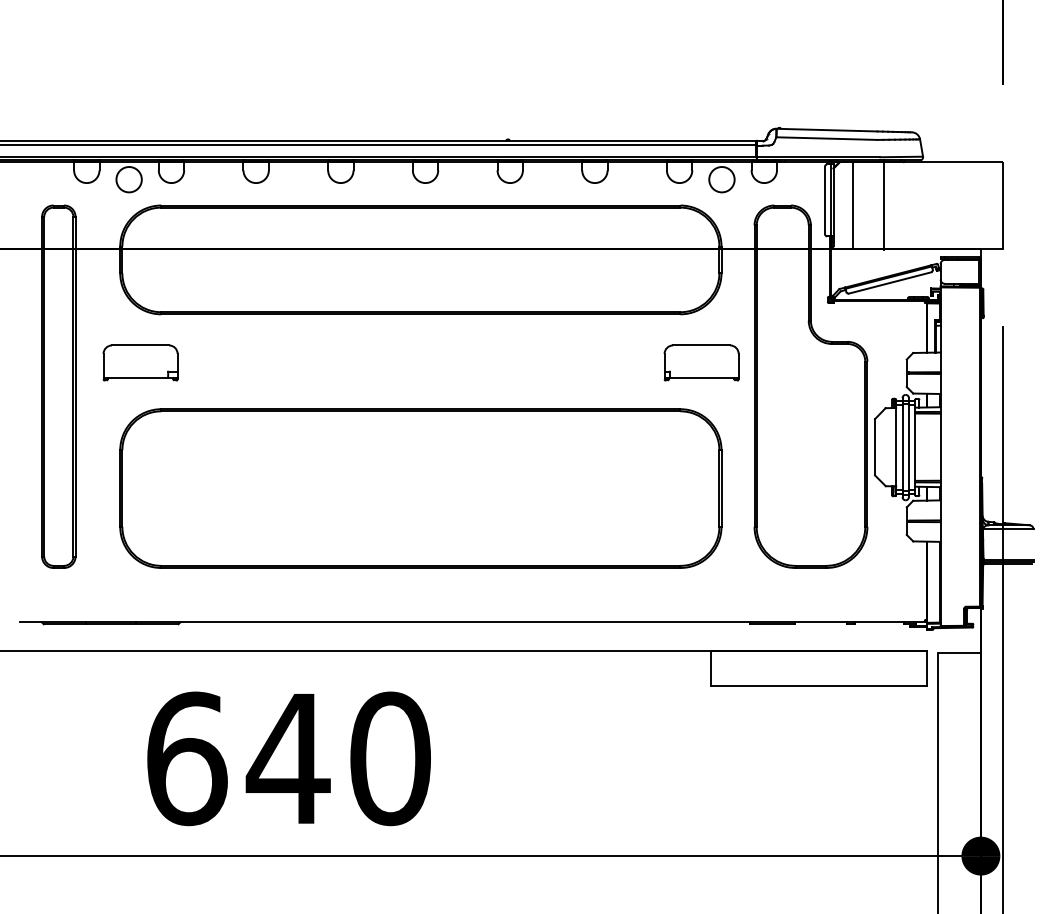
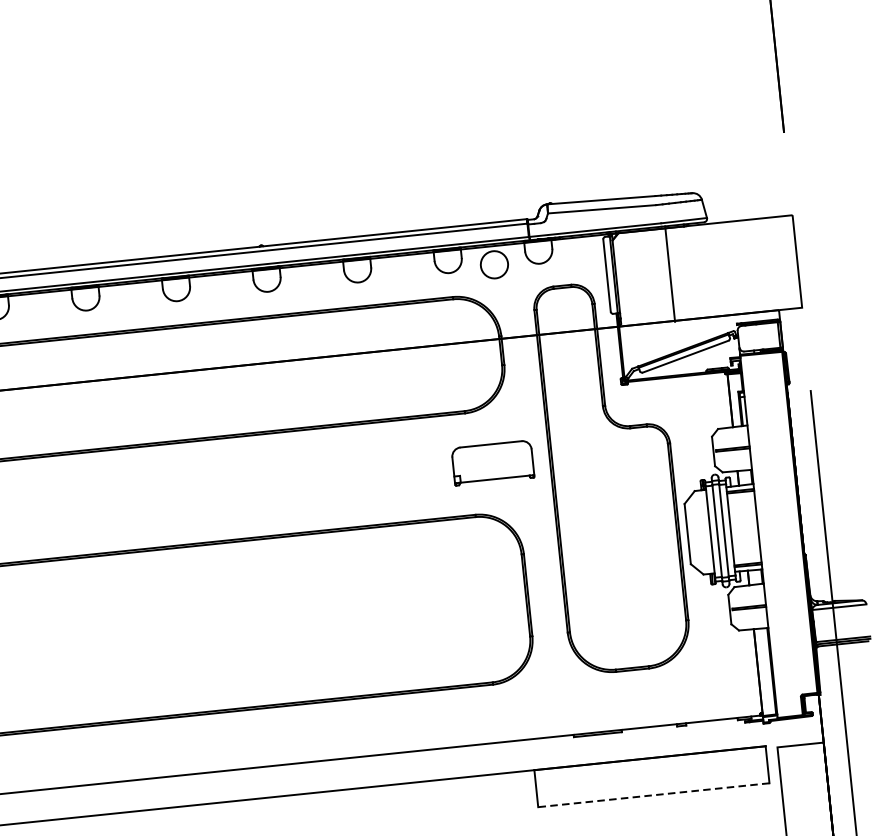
line: (853, 205) -> (637, 277), removed
line: (818, 685) -> (653, 795), solid -> dashed

